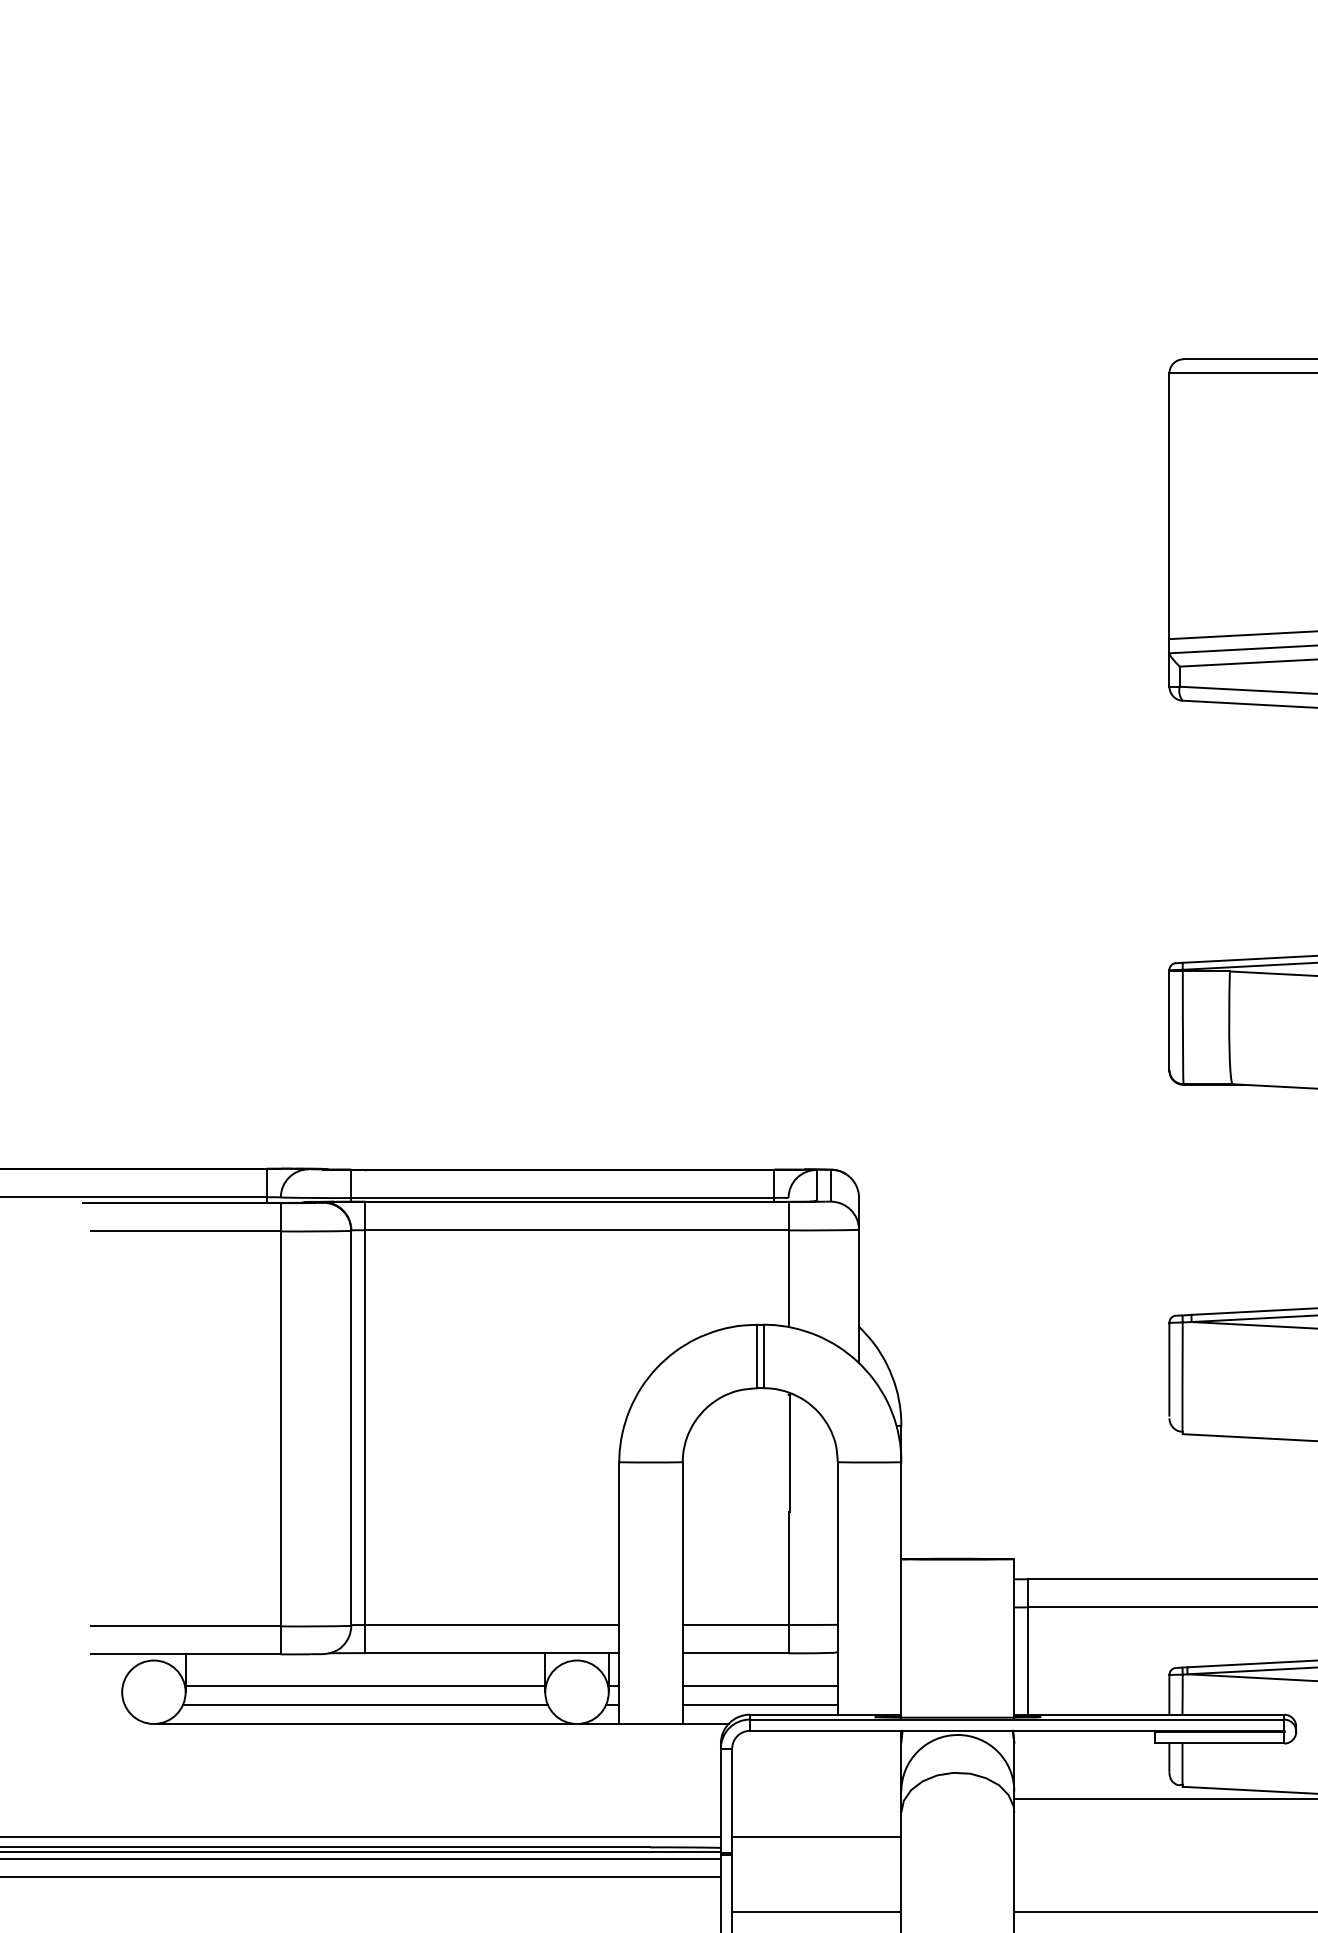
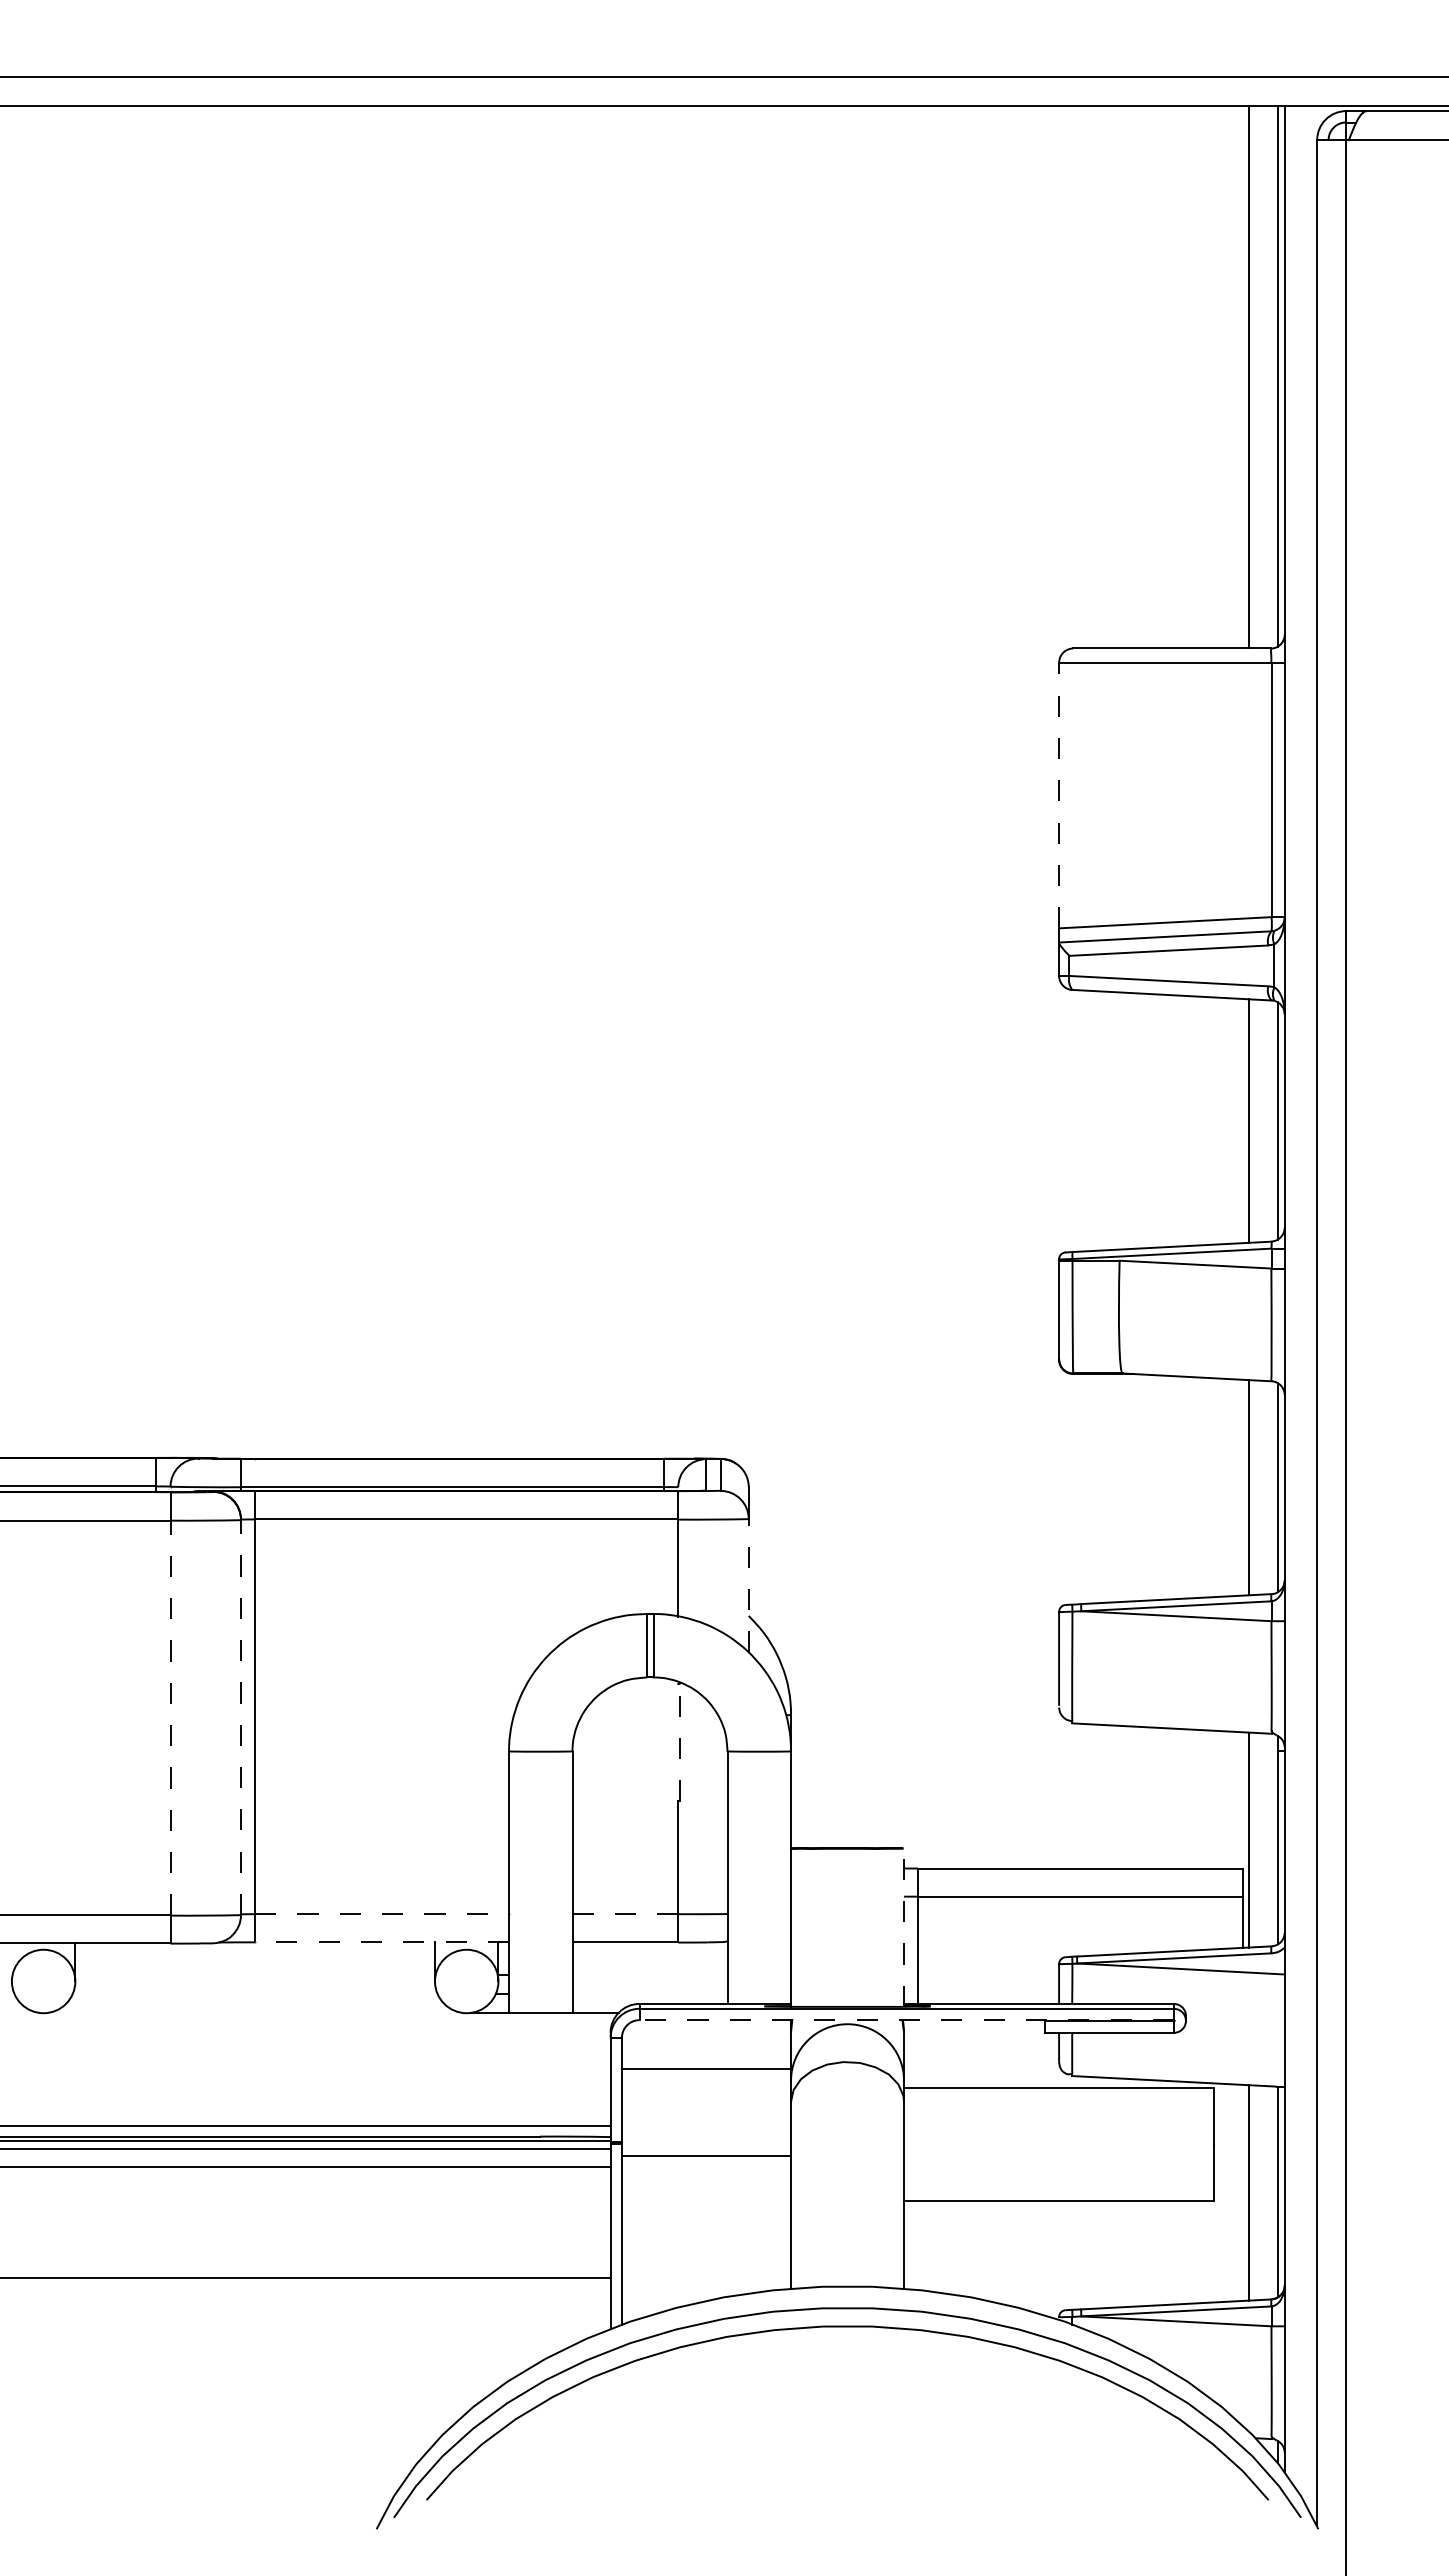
line: (1169, 506) -> (1059, 795), solid -> dashed
line: (858, 1296) -> (748, 1585), solid -> dashed
line: (280, 1428) -> (170, 1717), solid -> dashed
line: (351, 1428) -> (241, 1717), solid -> dashed
line: (789, 1452) -> (679, 1741), solid -> dashed
line: (492, 1625) -> (382, 1914), solid -> dashed
line: (735, 1625) -> (625, 1914), solid -> dashed
line: (1014, 1638) -> (904, 1927), solid -> dashed
line: (492, 1653) -> (382, 1942), solid -> dashed
line: (365, 1686) -> (255, 1975), removed
line: (759, 1686) -> (649, 1975), removed
line: (364, 1704) -> (254, 1993), removed
line: (759, 1704) -> (649, 1993), removed
line: (364, 1724) -> (254, 2013), removed
line: (1016, 1730) -> (906, 2019), solid -> dashed
line: (816, 1836) -> (706, 2068), moved
line: (816, 1911) -> (706, 2155), moved

